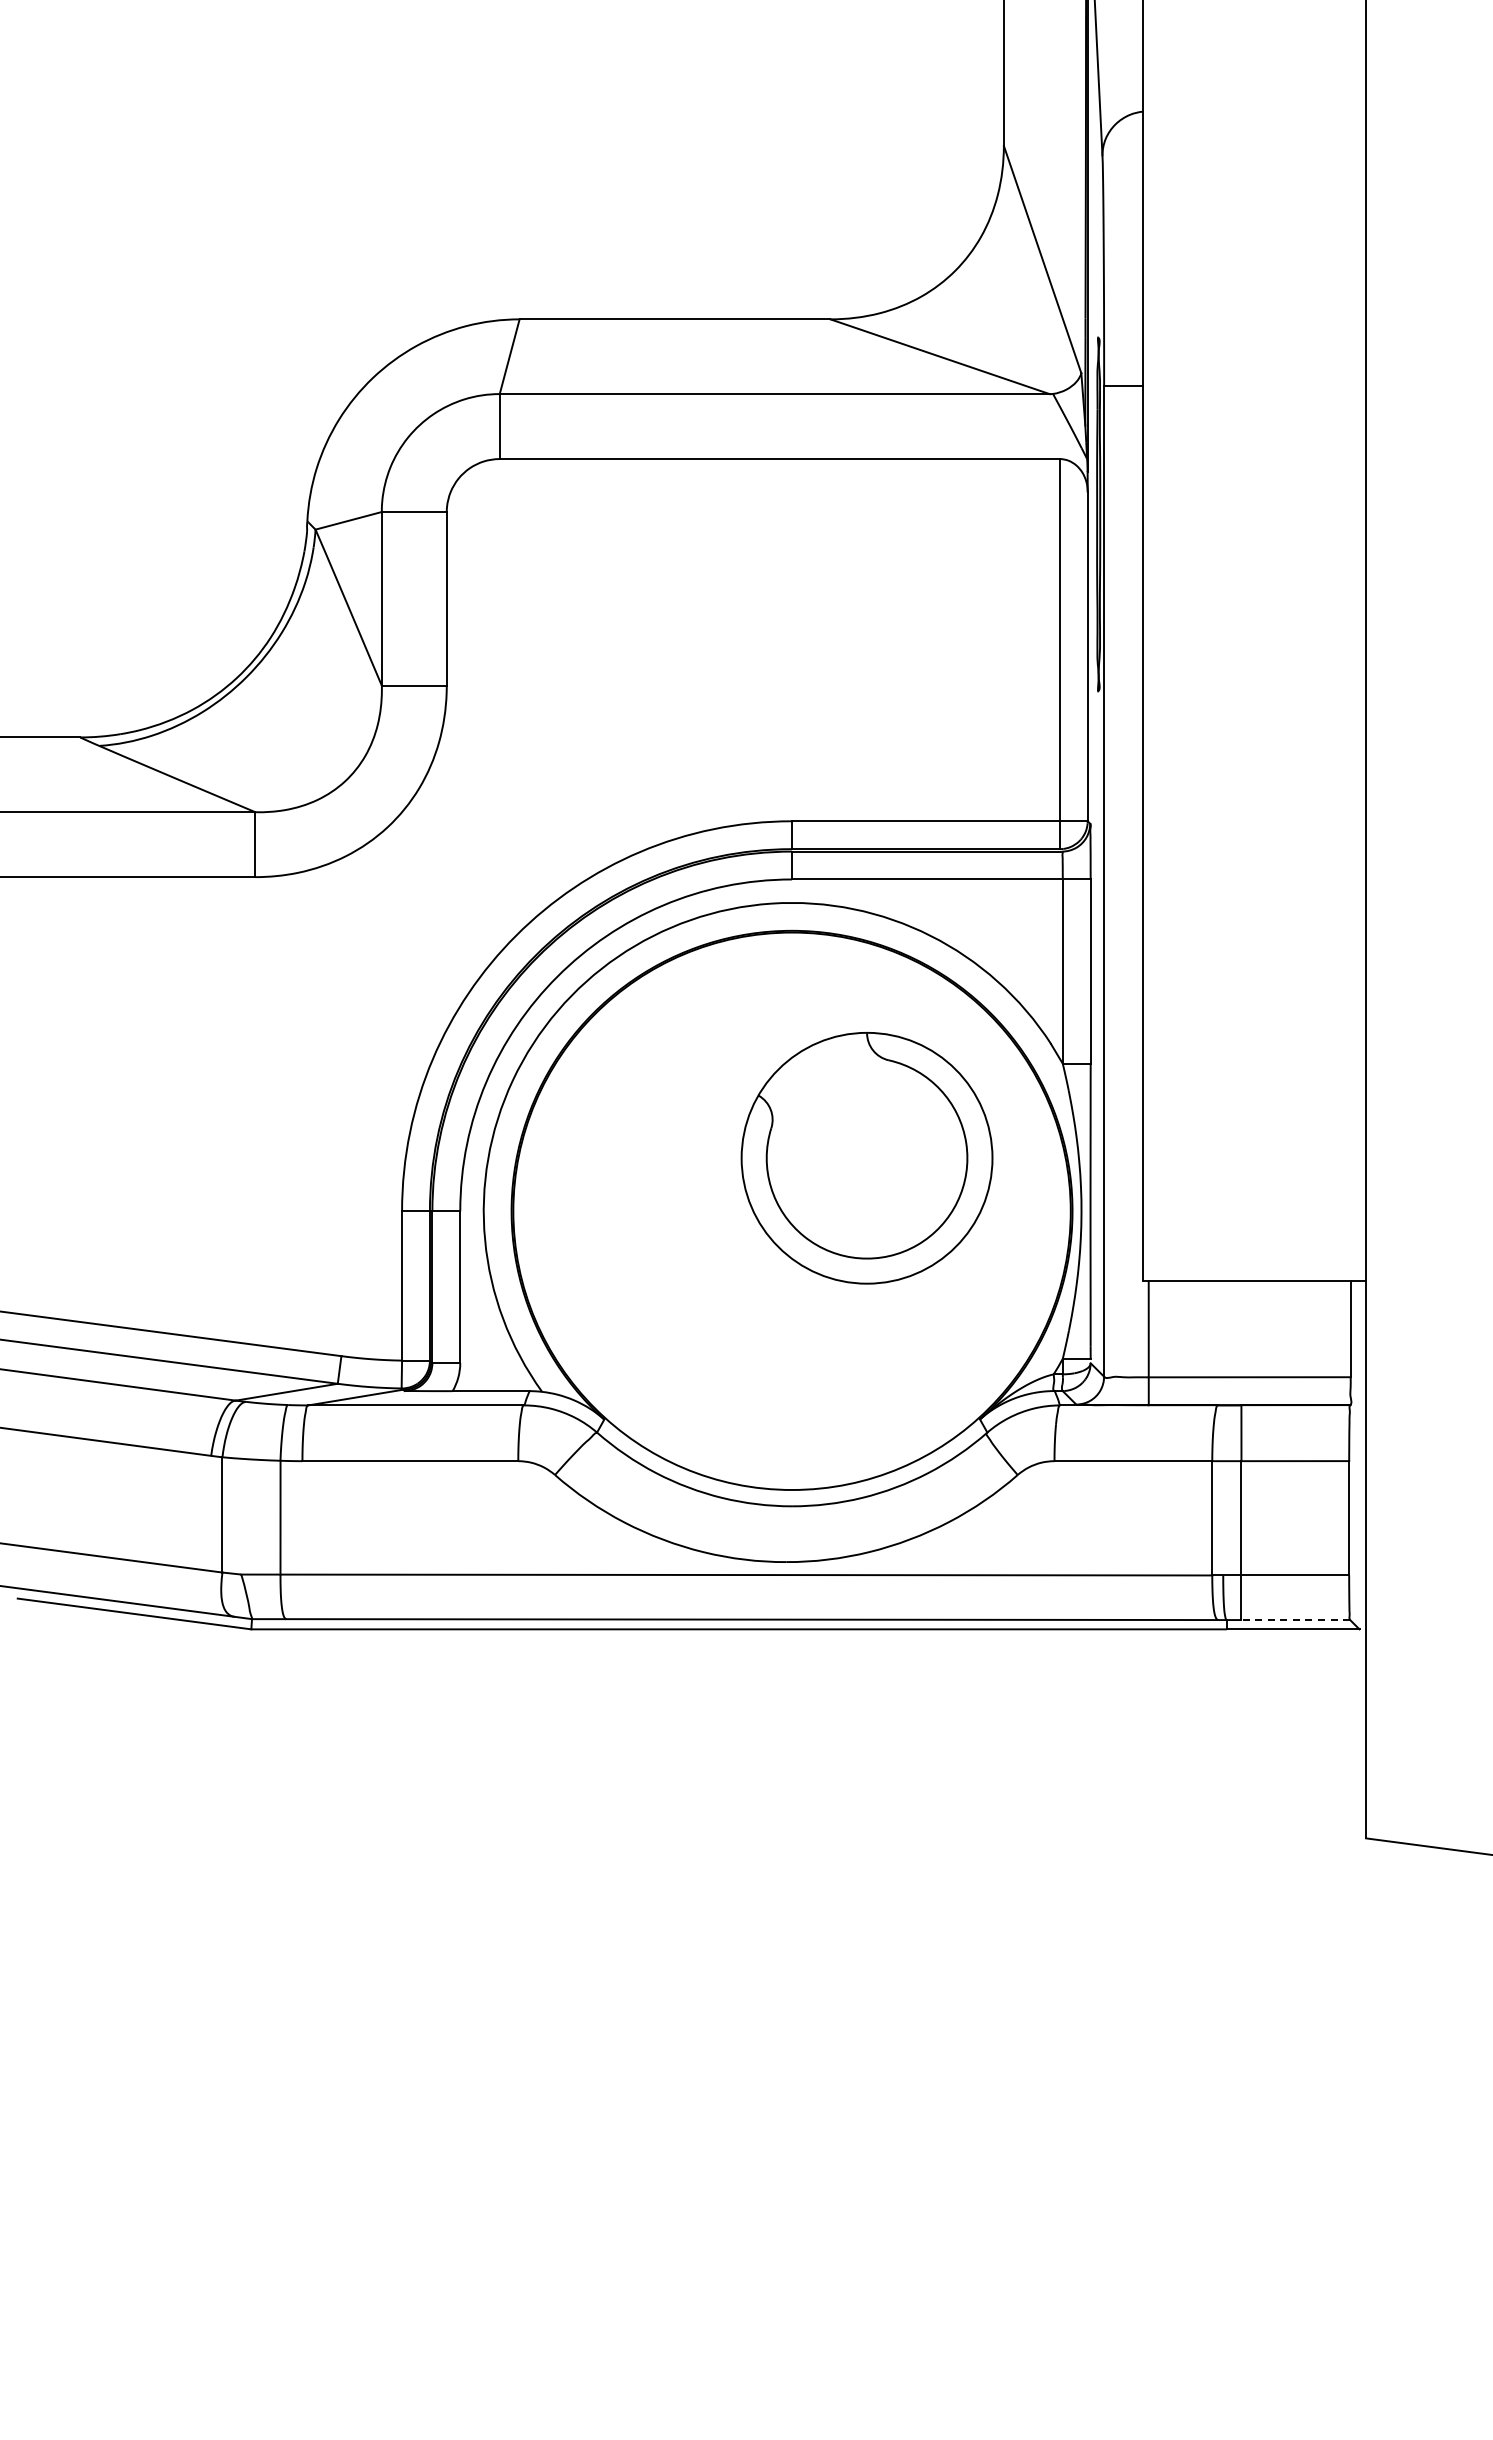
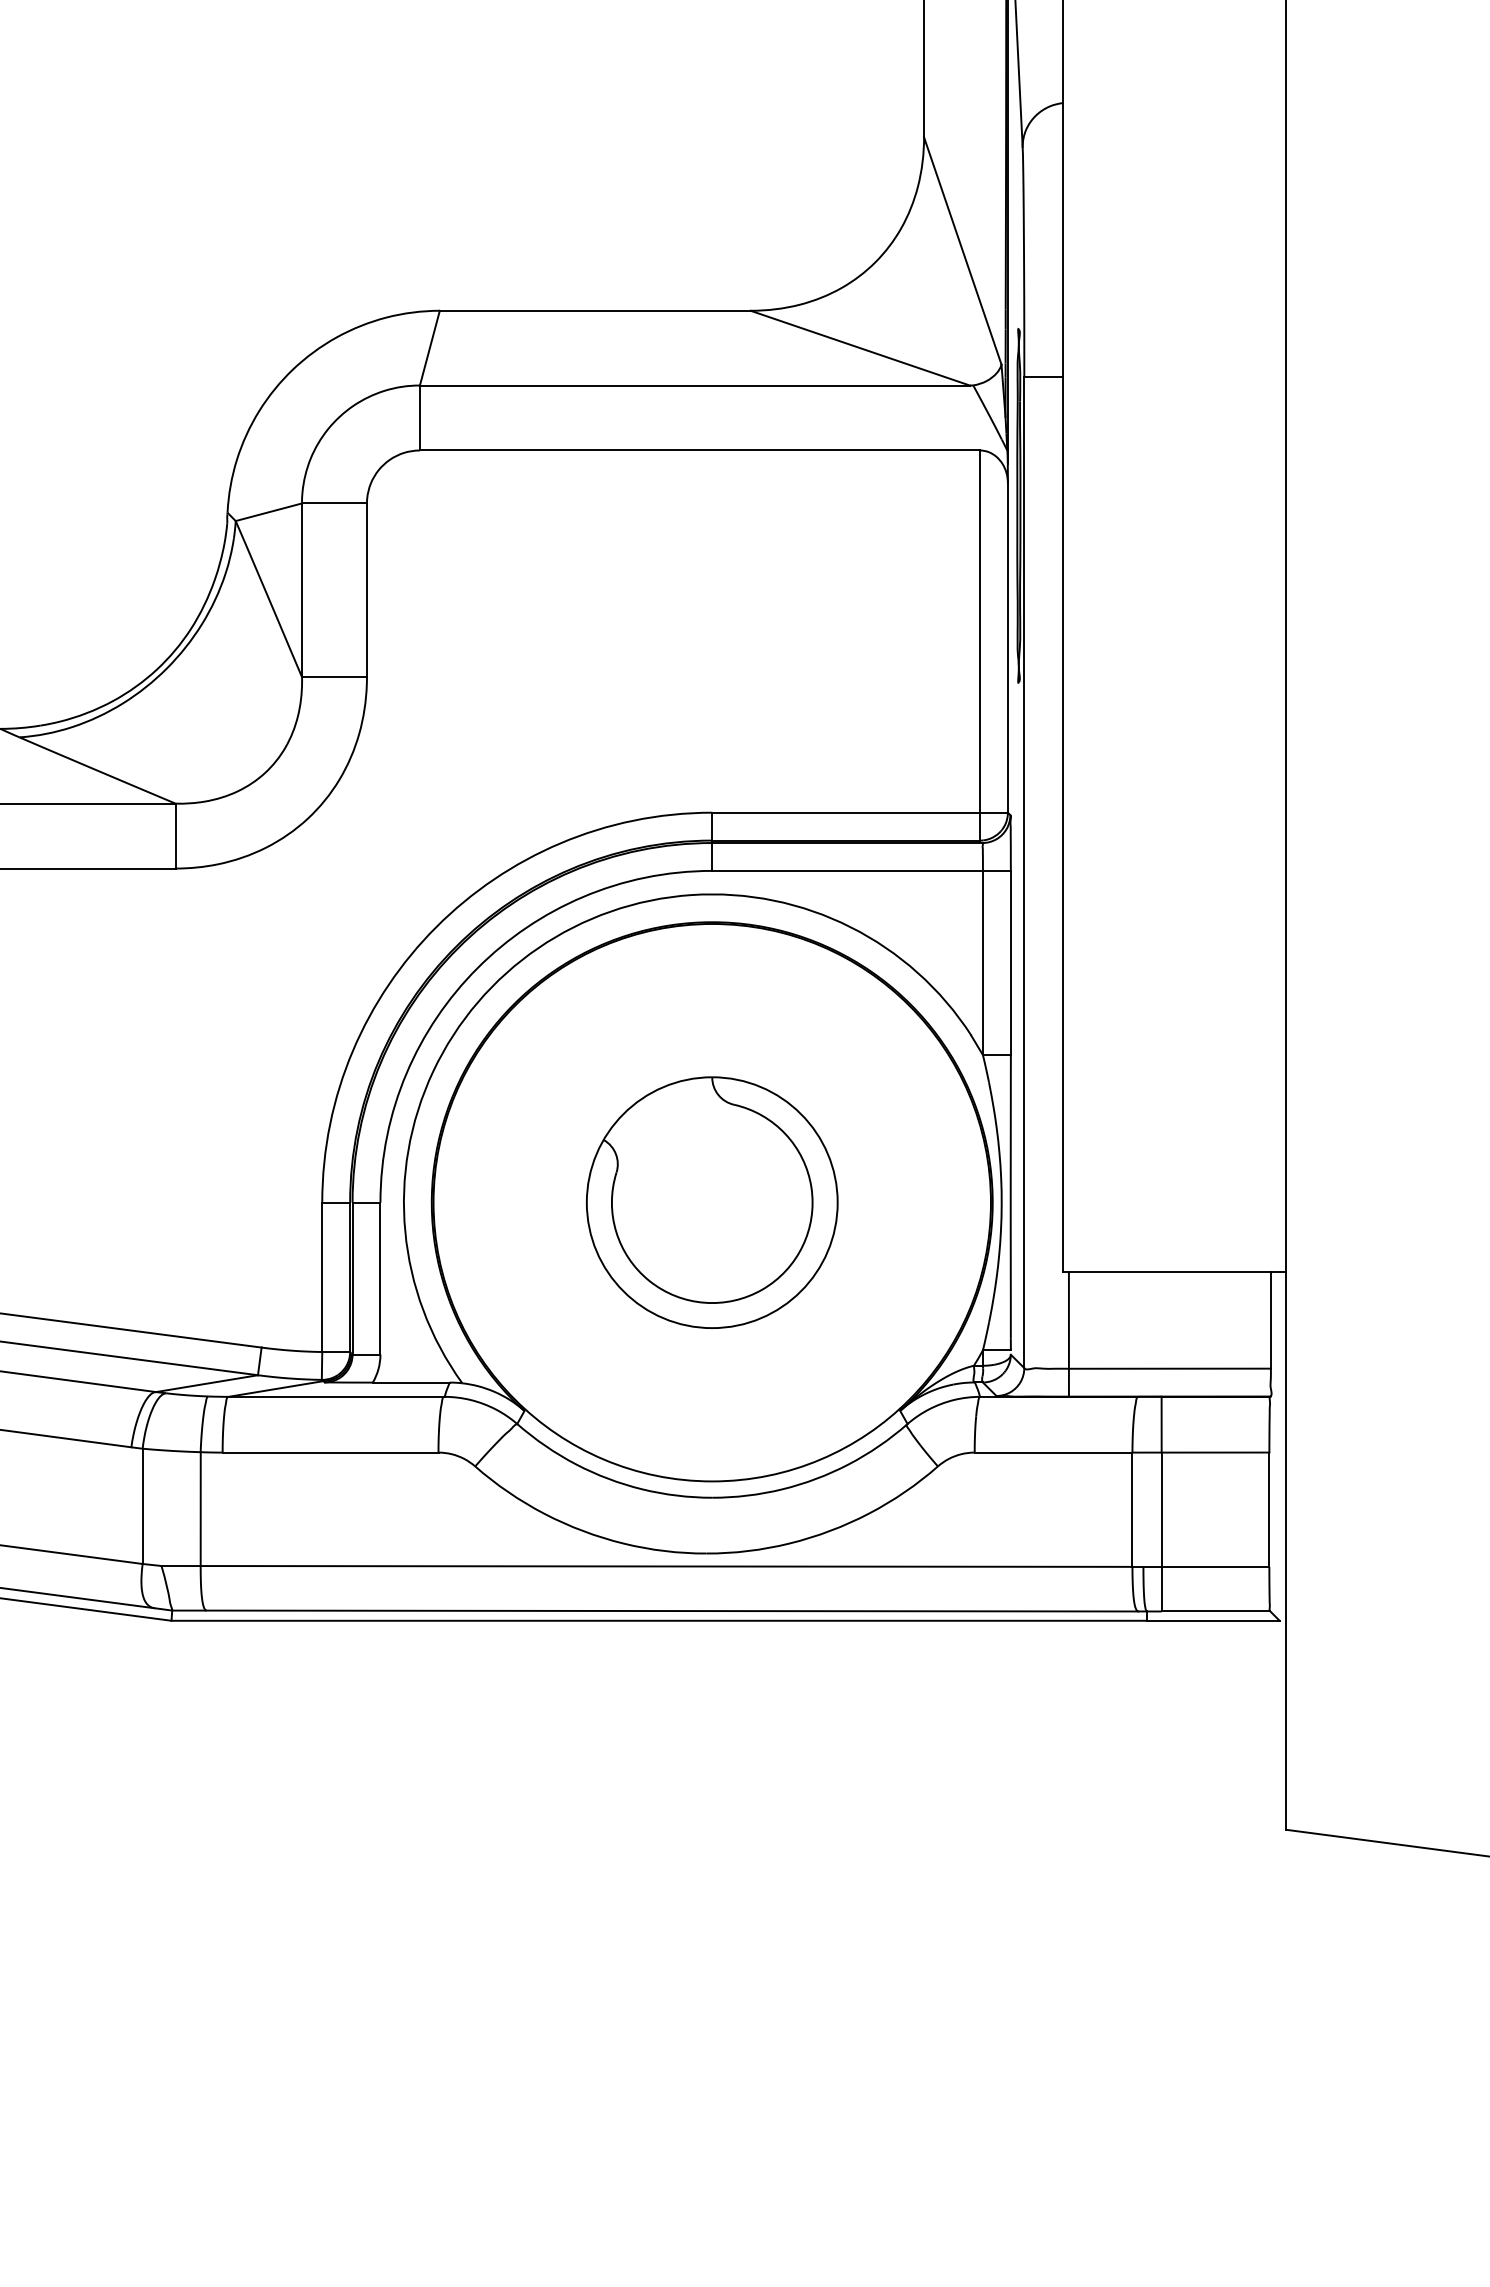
part: (866, 1158) -> (711, 1202), moved
line: (1295, 1620) -> (1215, 1611), dashed -> solid

